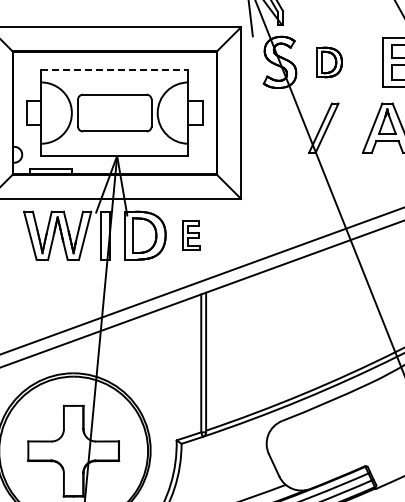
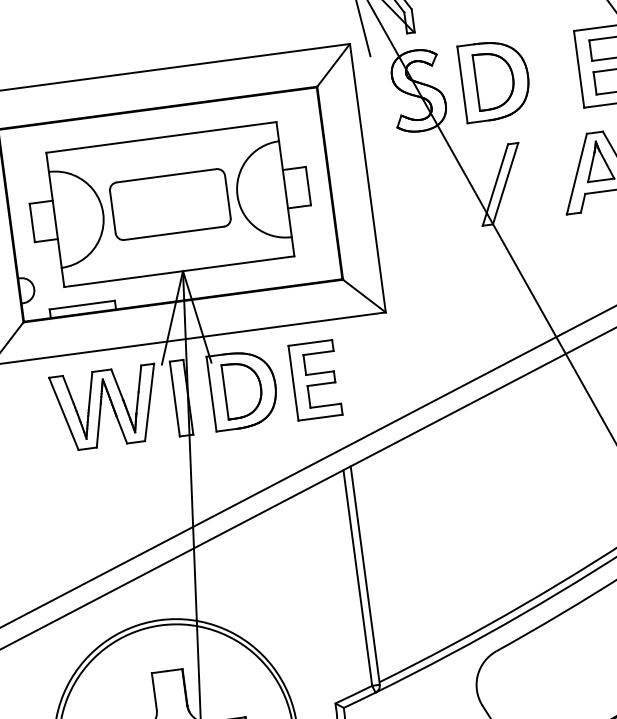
part: (329, 62) -> (495, 80), size x1.67
line: (114, 70) -> (161, 137), dashed -> solid
part: (190, 235) -> (314, 380), size x1.67

